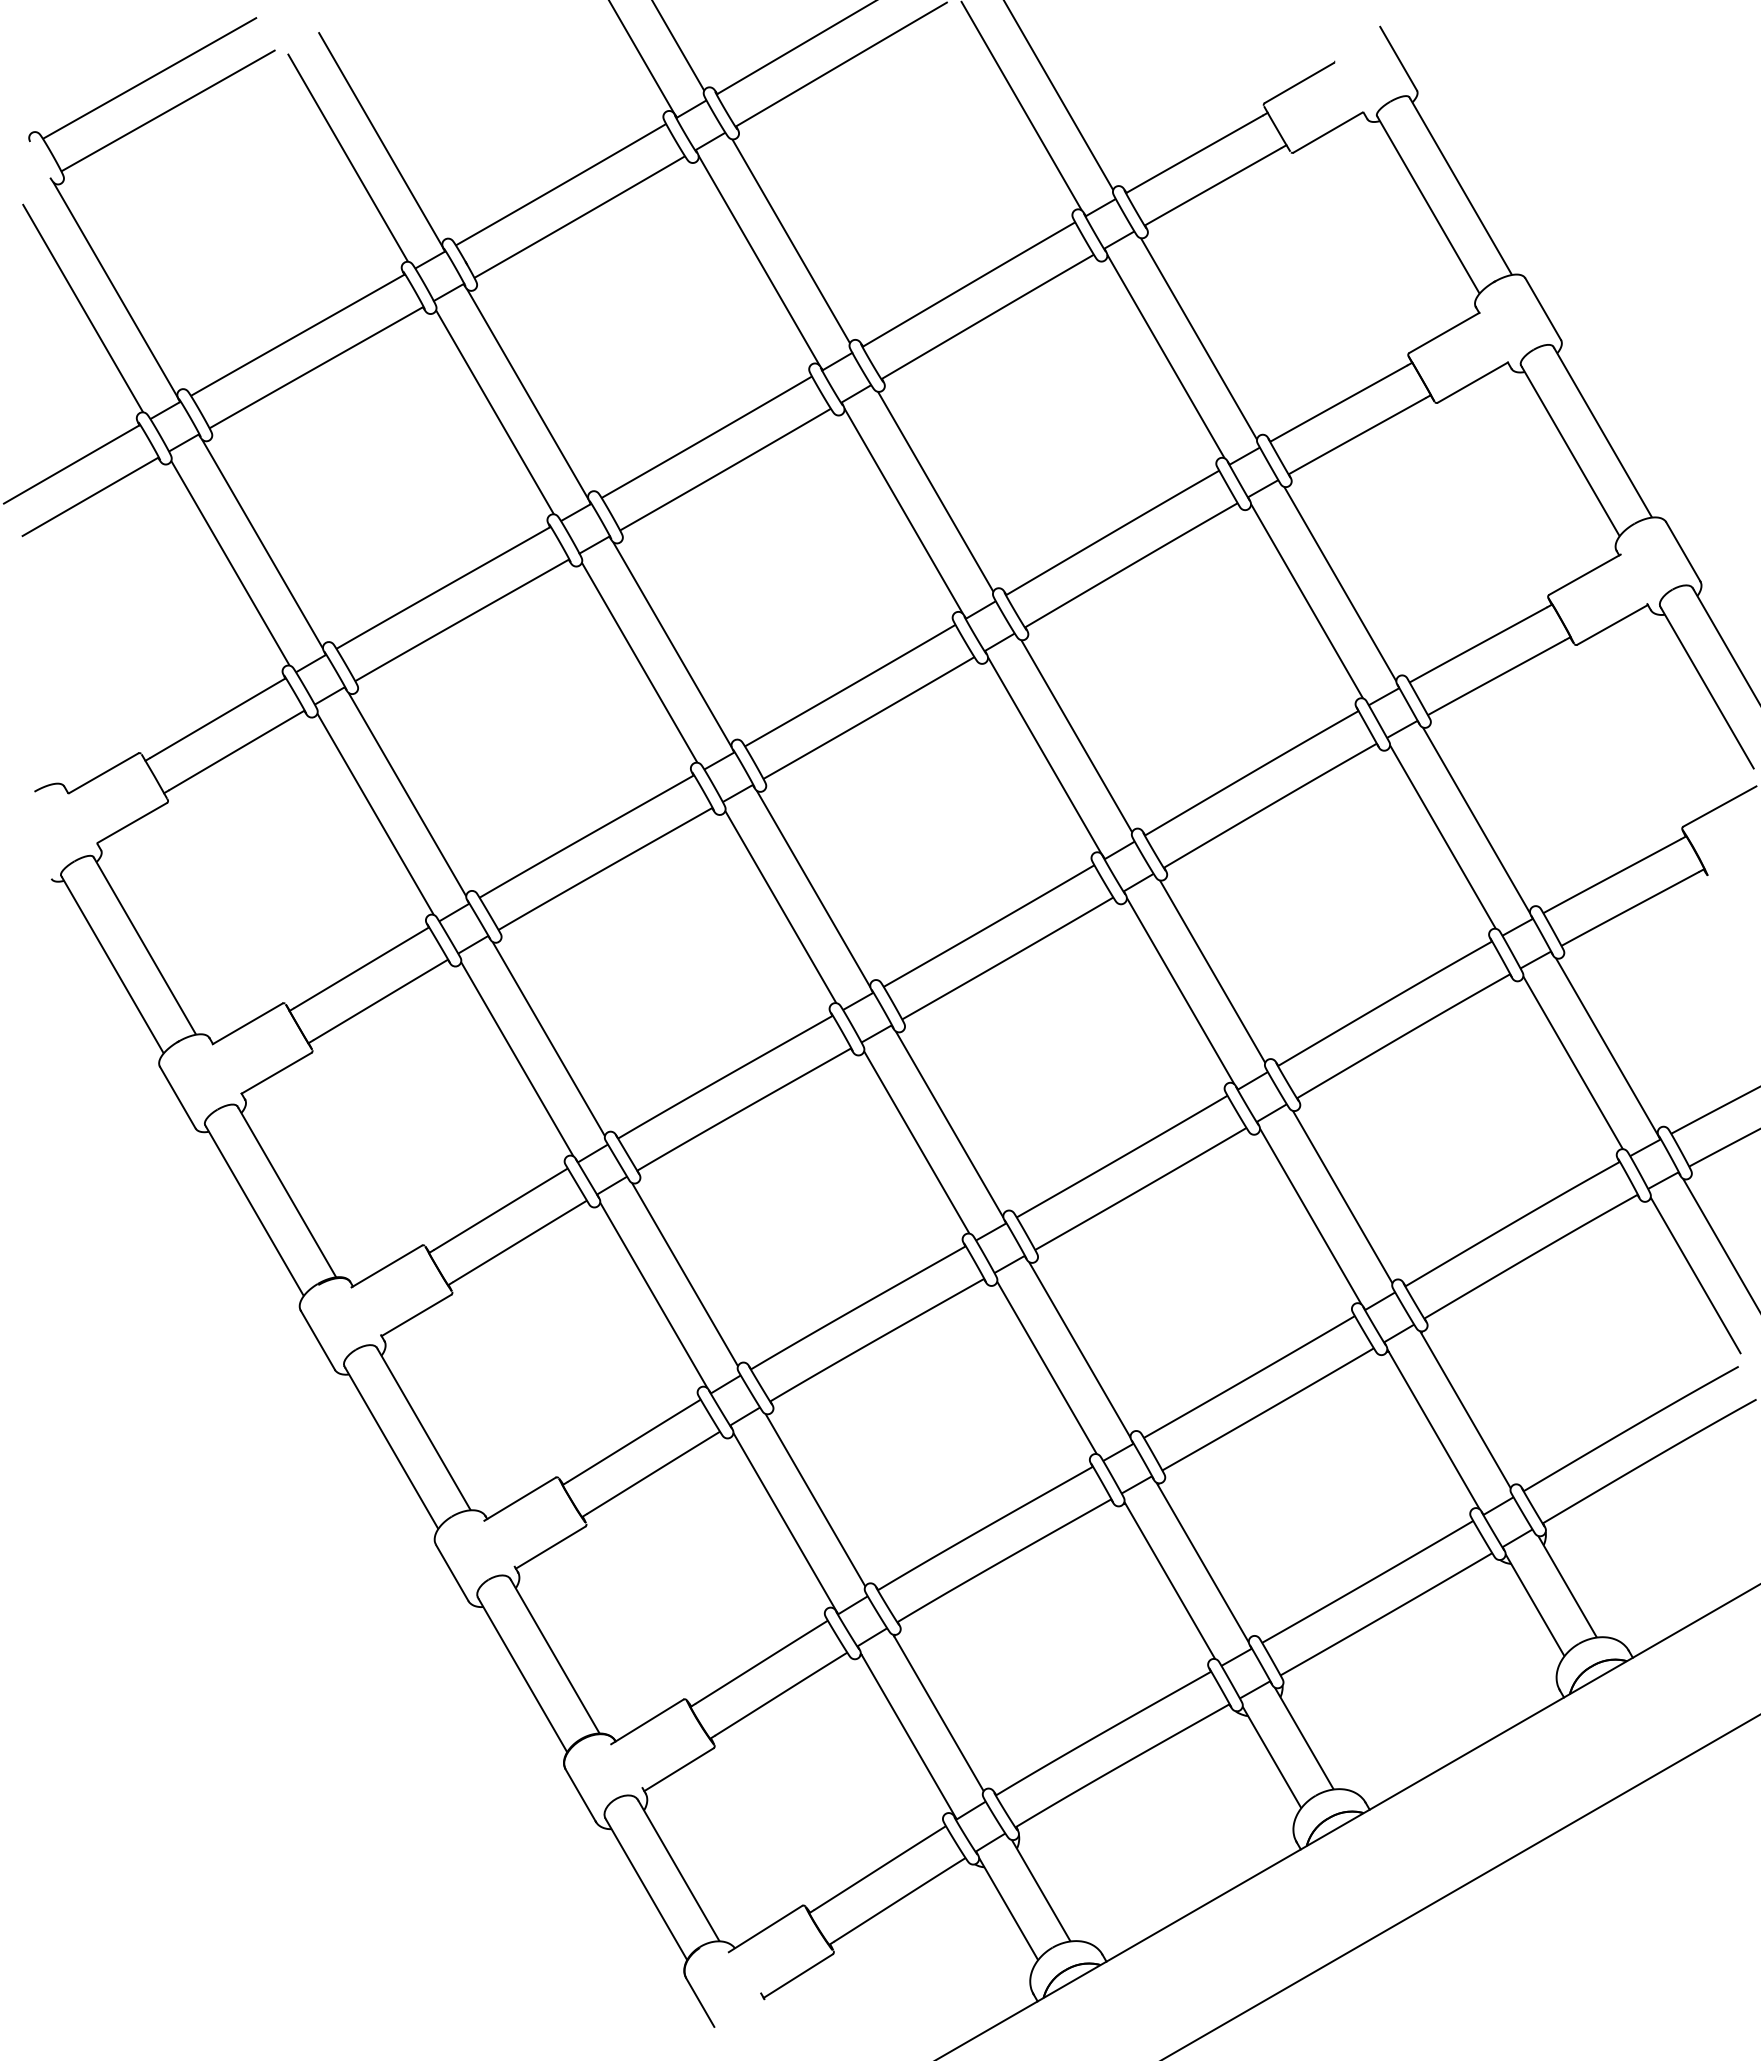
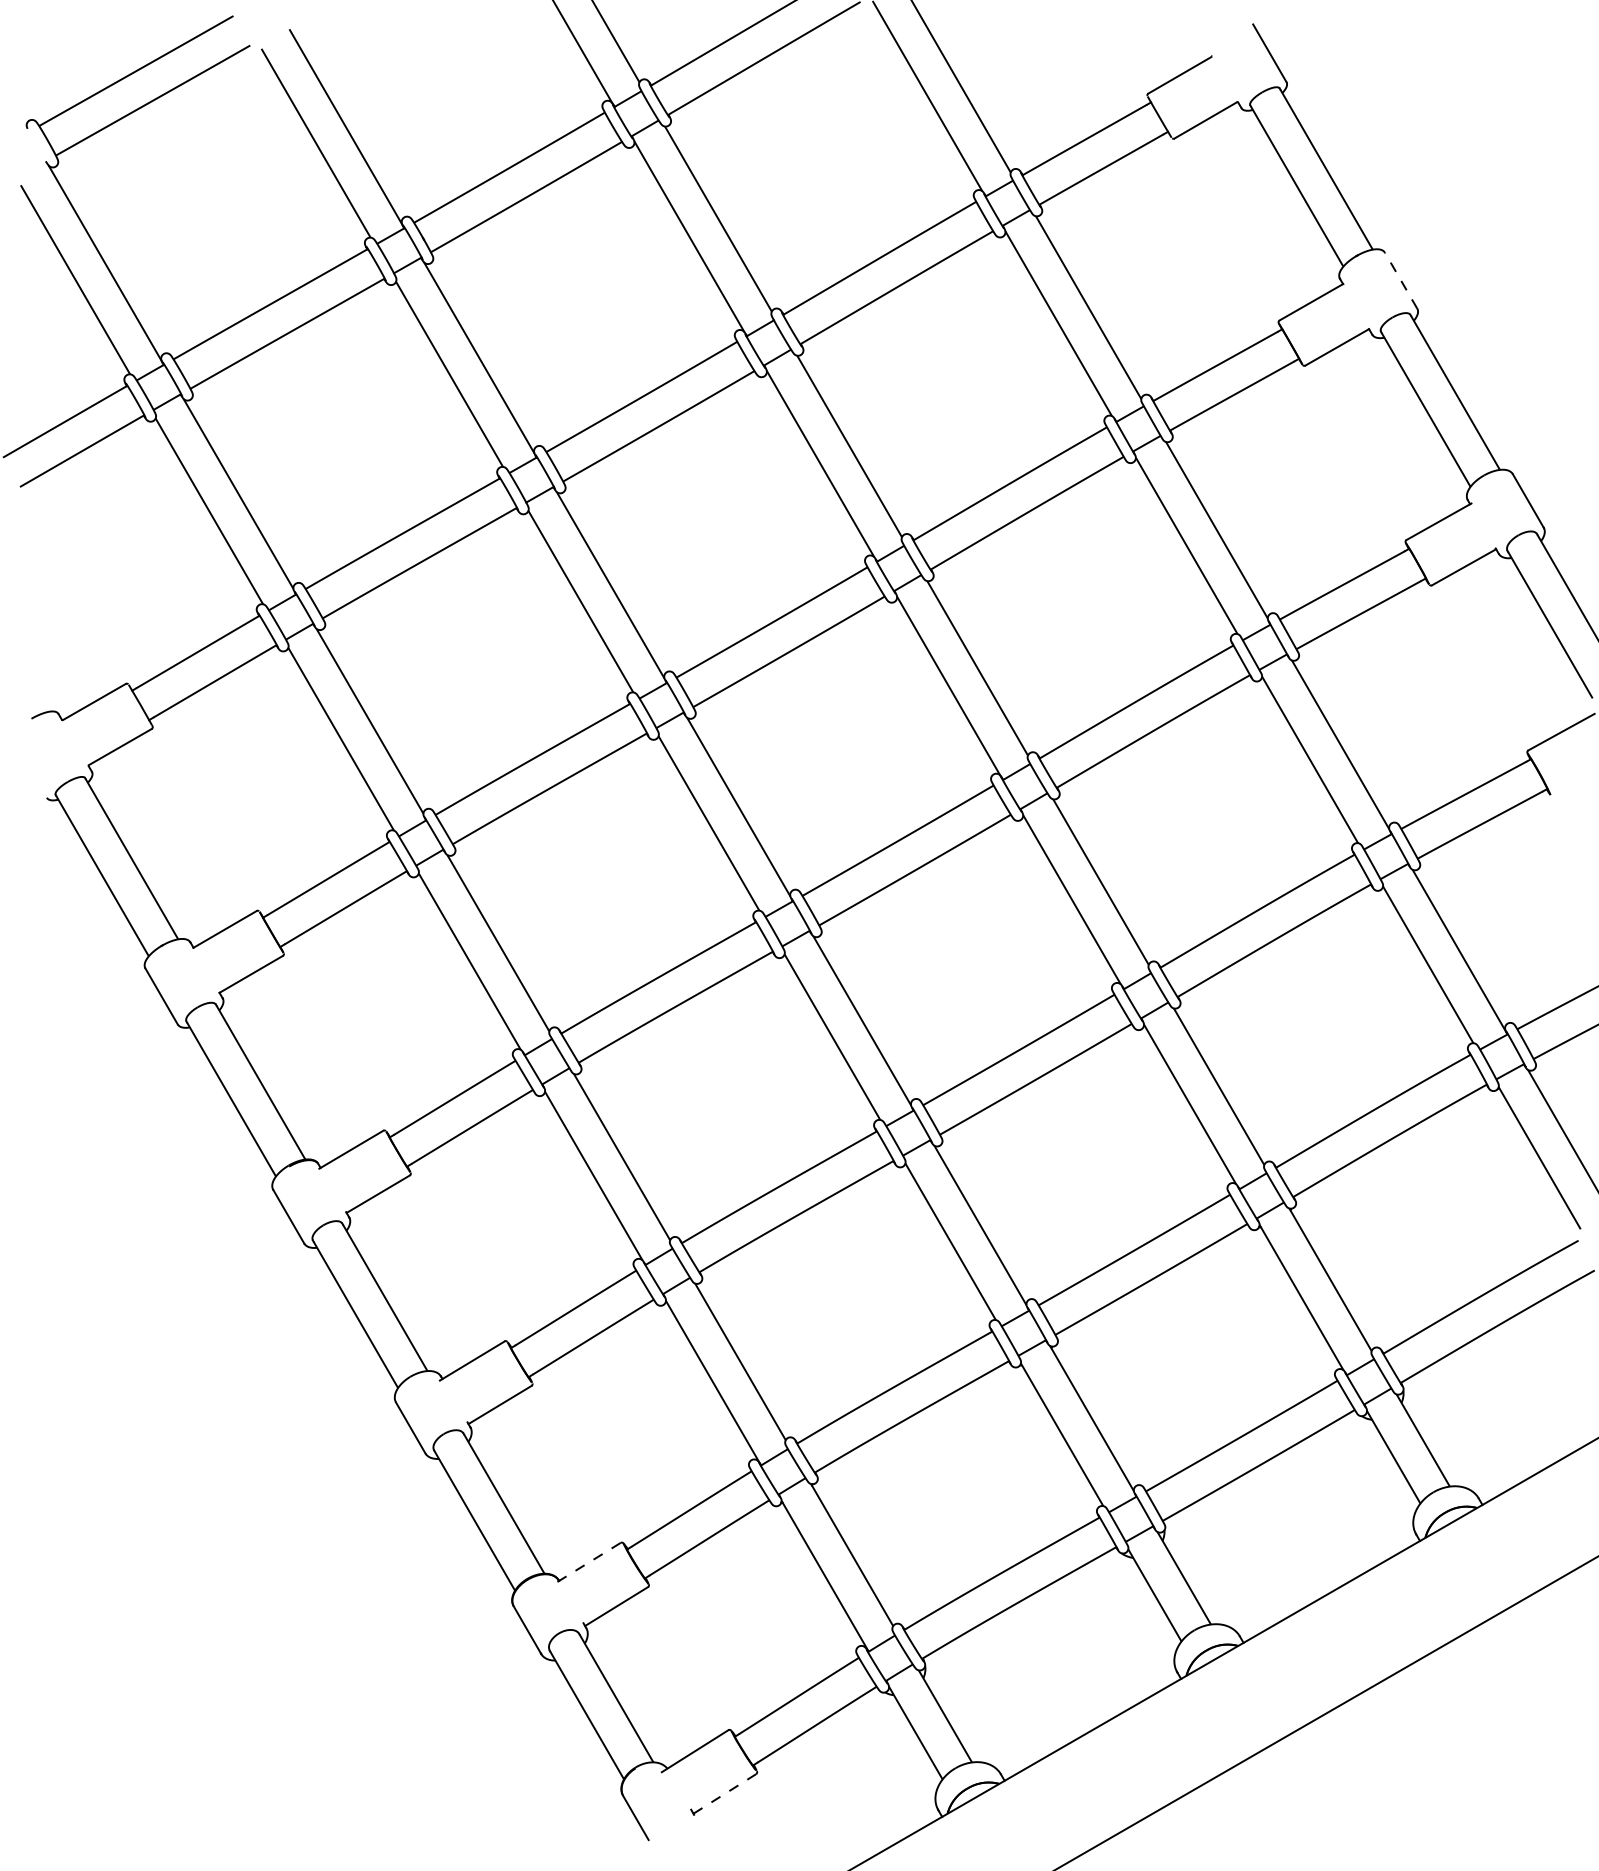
line: (1542, 308) -> (1400, 280), solid -> dashed
line: (646, 1722) -> (587, 1563), solid -> dashed
line: (798, 1976) -> (725, 1794), solid -> dashed

